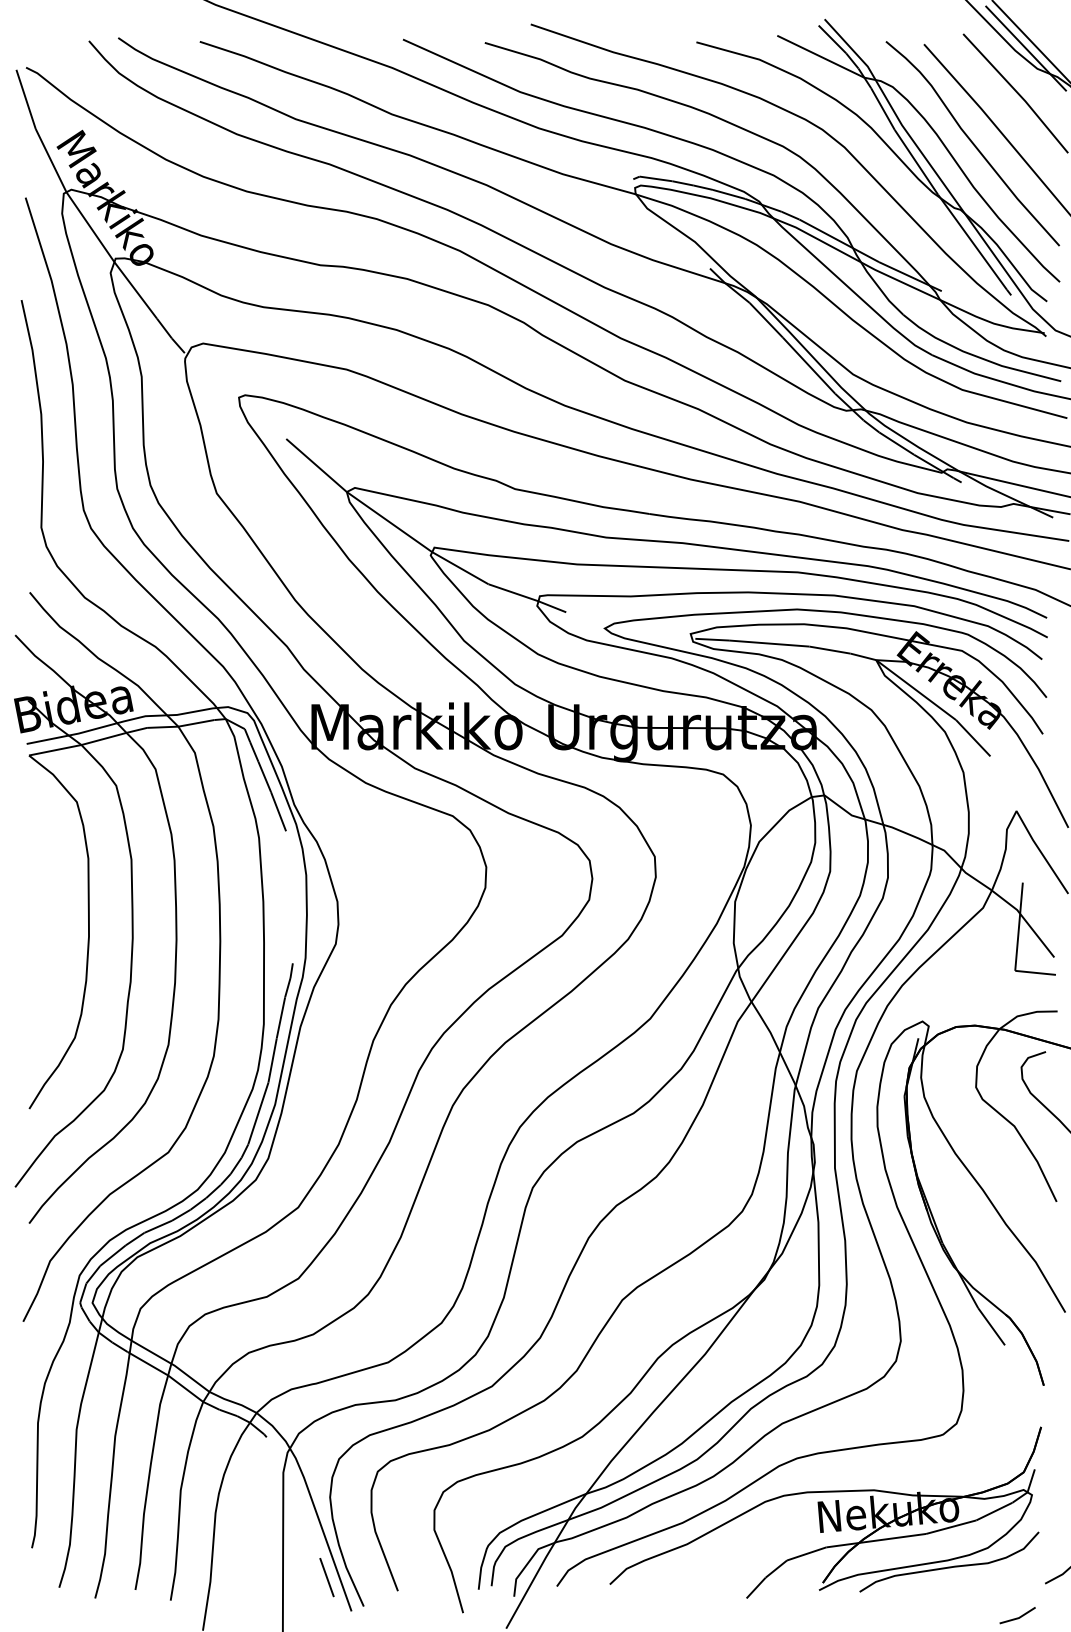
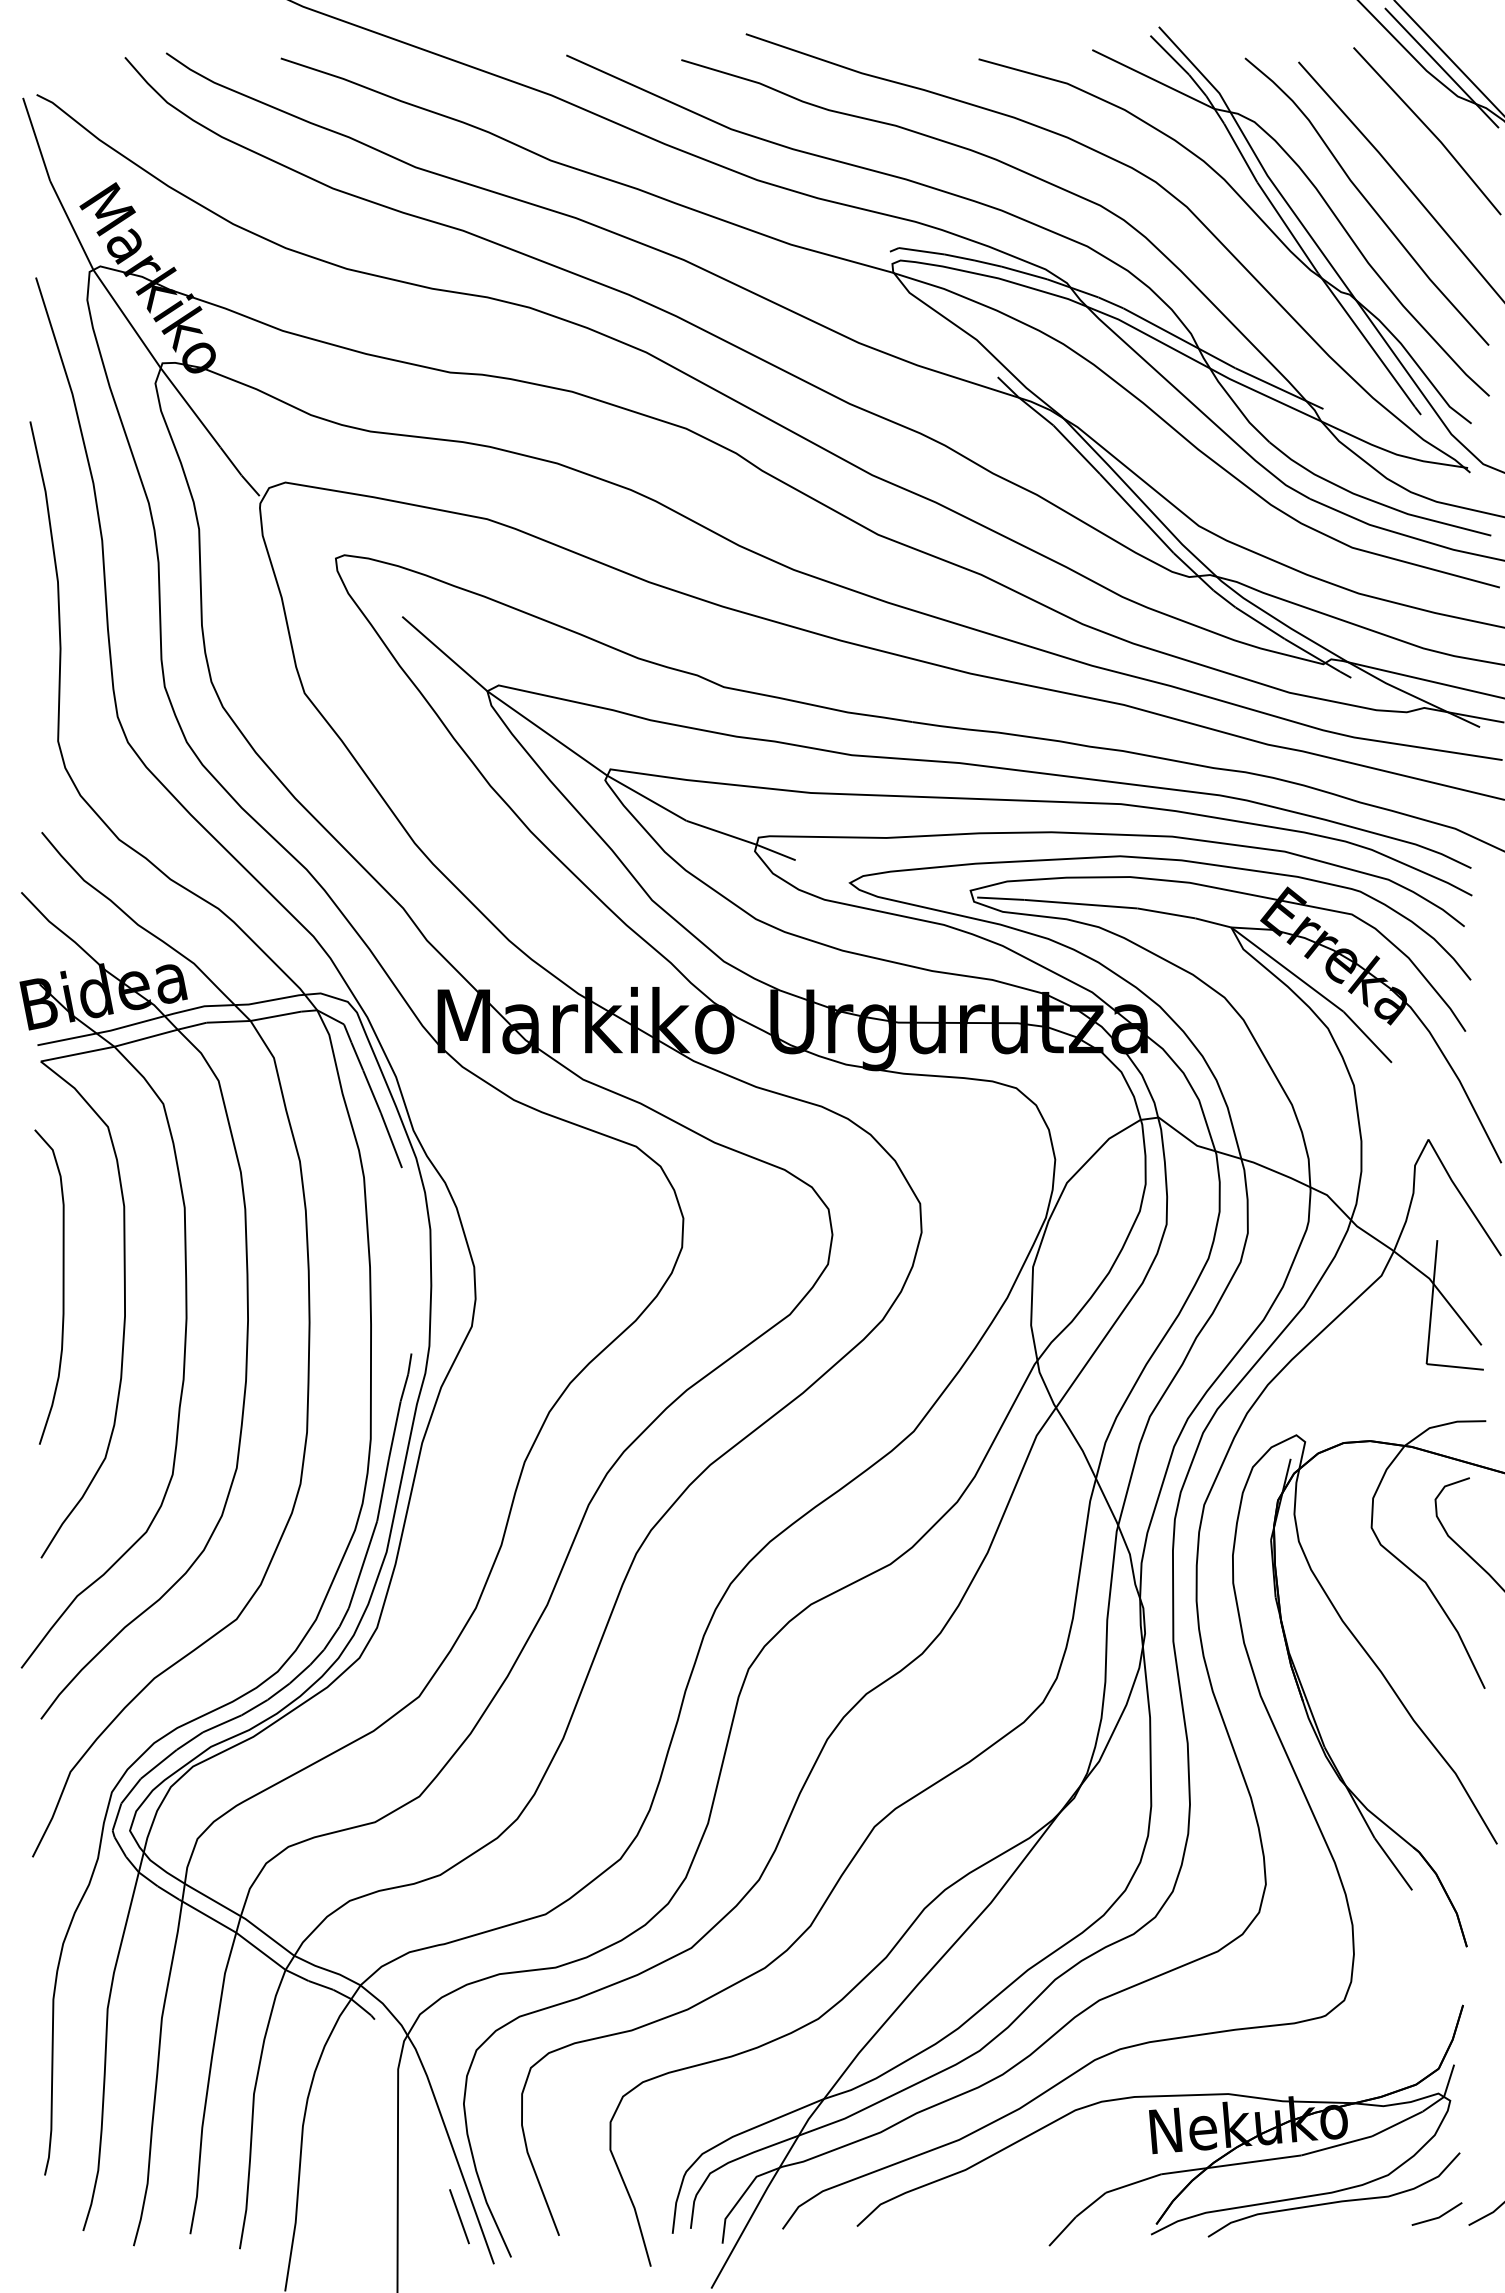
curve: (44, 915) -> (62, 1286), added
line: (1018, 1617) -> (1438, 2216), moved

